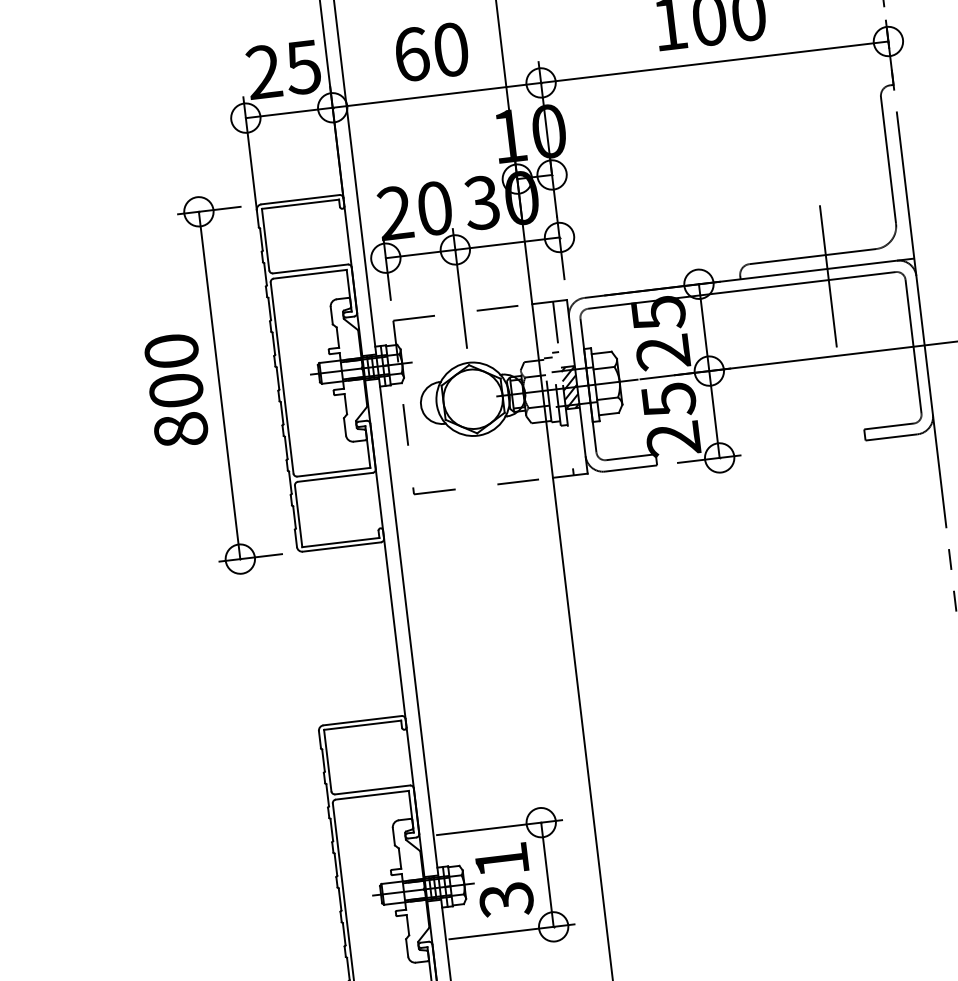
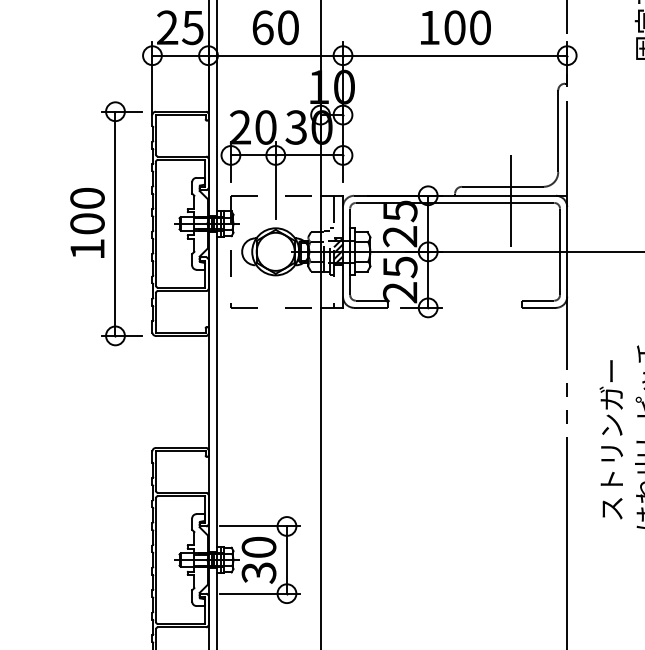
text: (180, 428) -> (87, 248), 800 -> 100
text: (500, 858) -> (258, 546), 31 -> 30

